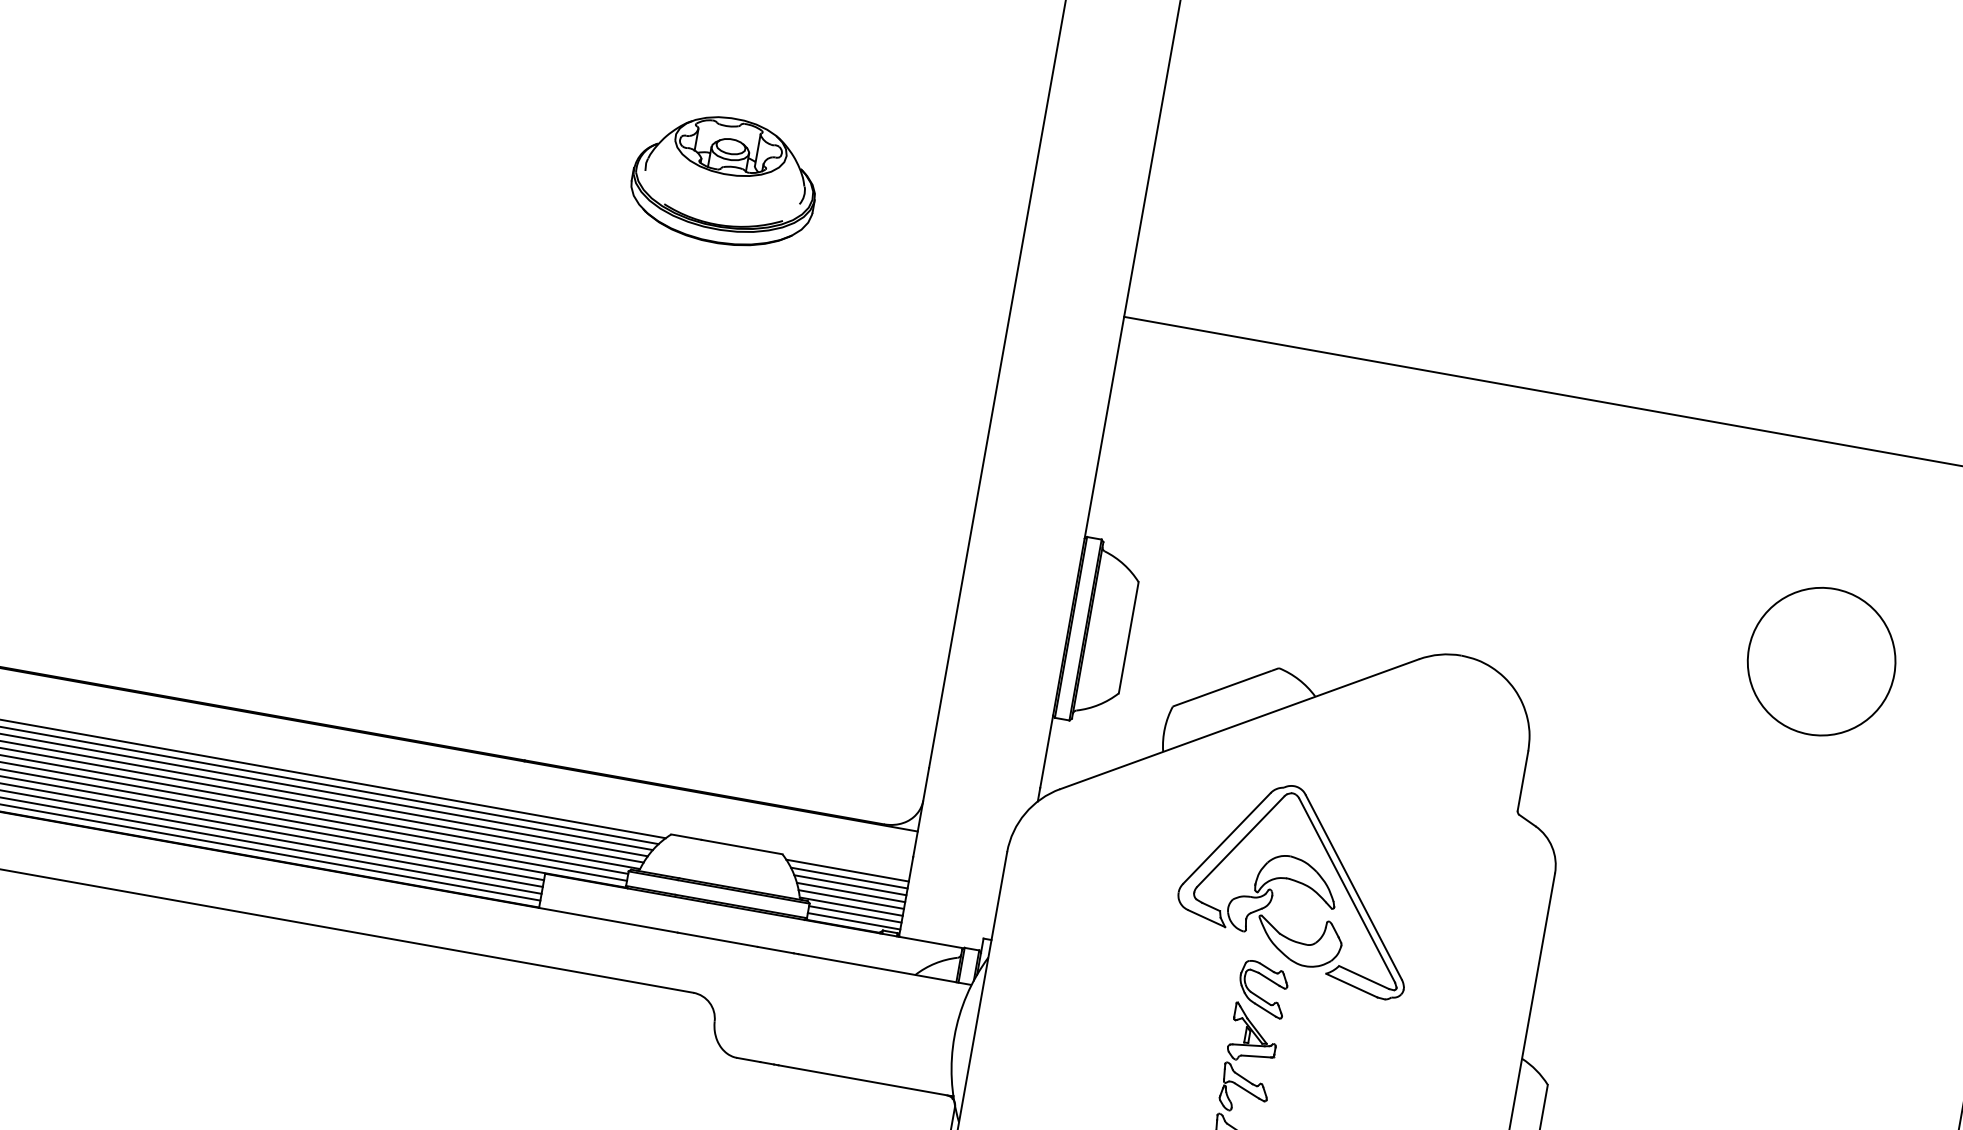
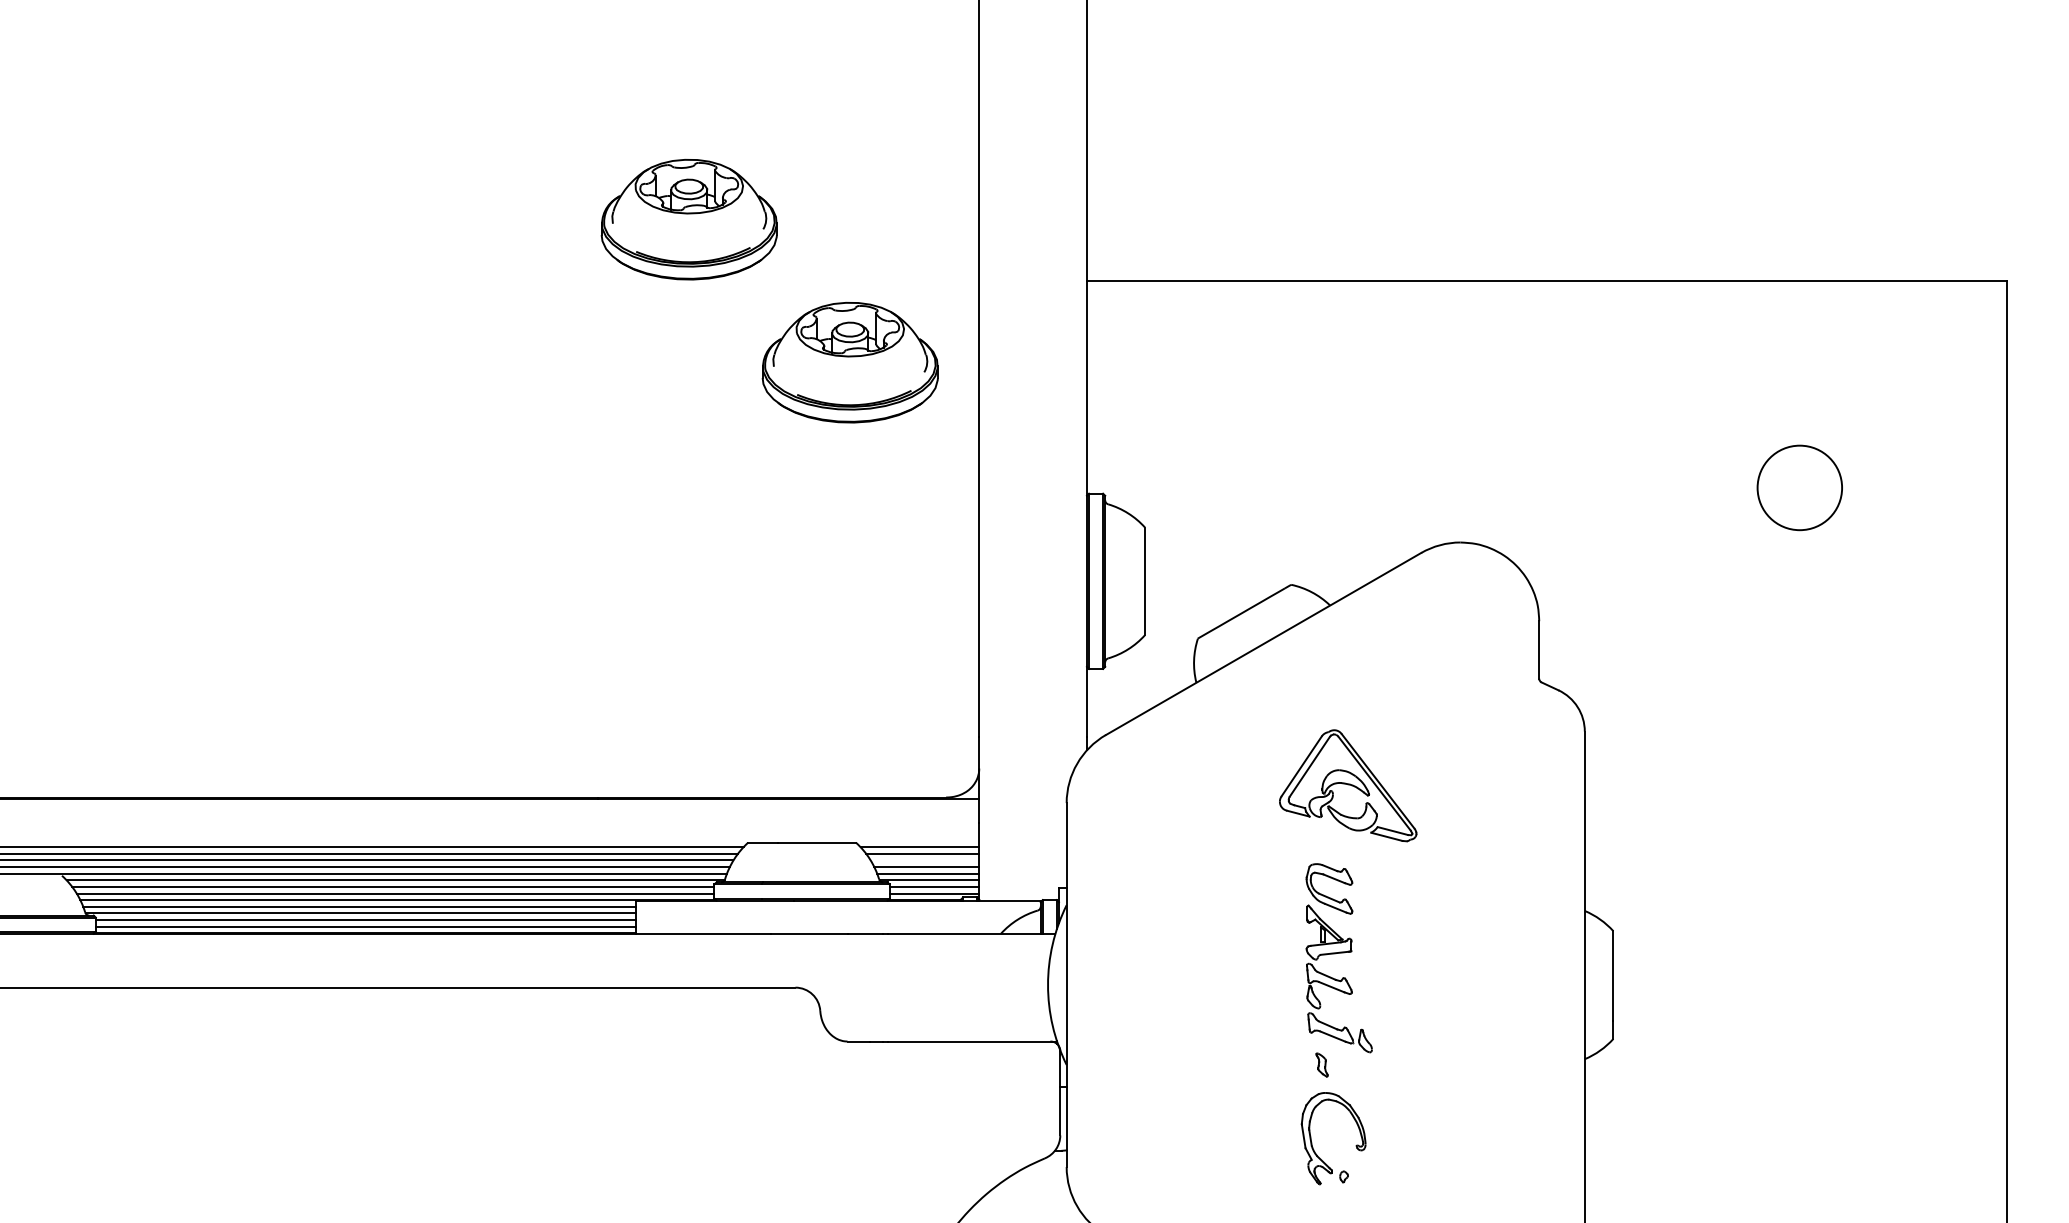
part: (864, 357) -> (849, 362), added
circle: (1821, 661) -> (1799, 487), size x0.6
line: (849, 885) -> (924, 860), removed
part: (1300, 885) -> (1347, 785), size x0.6

